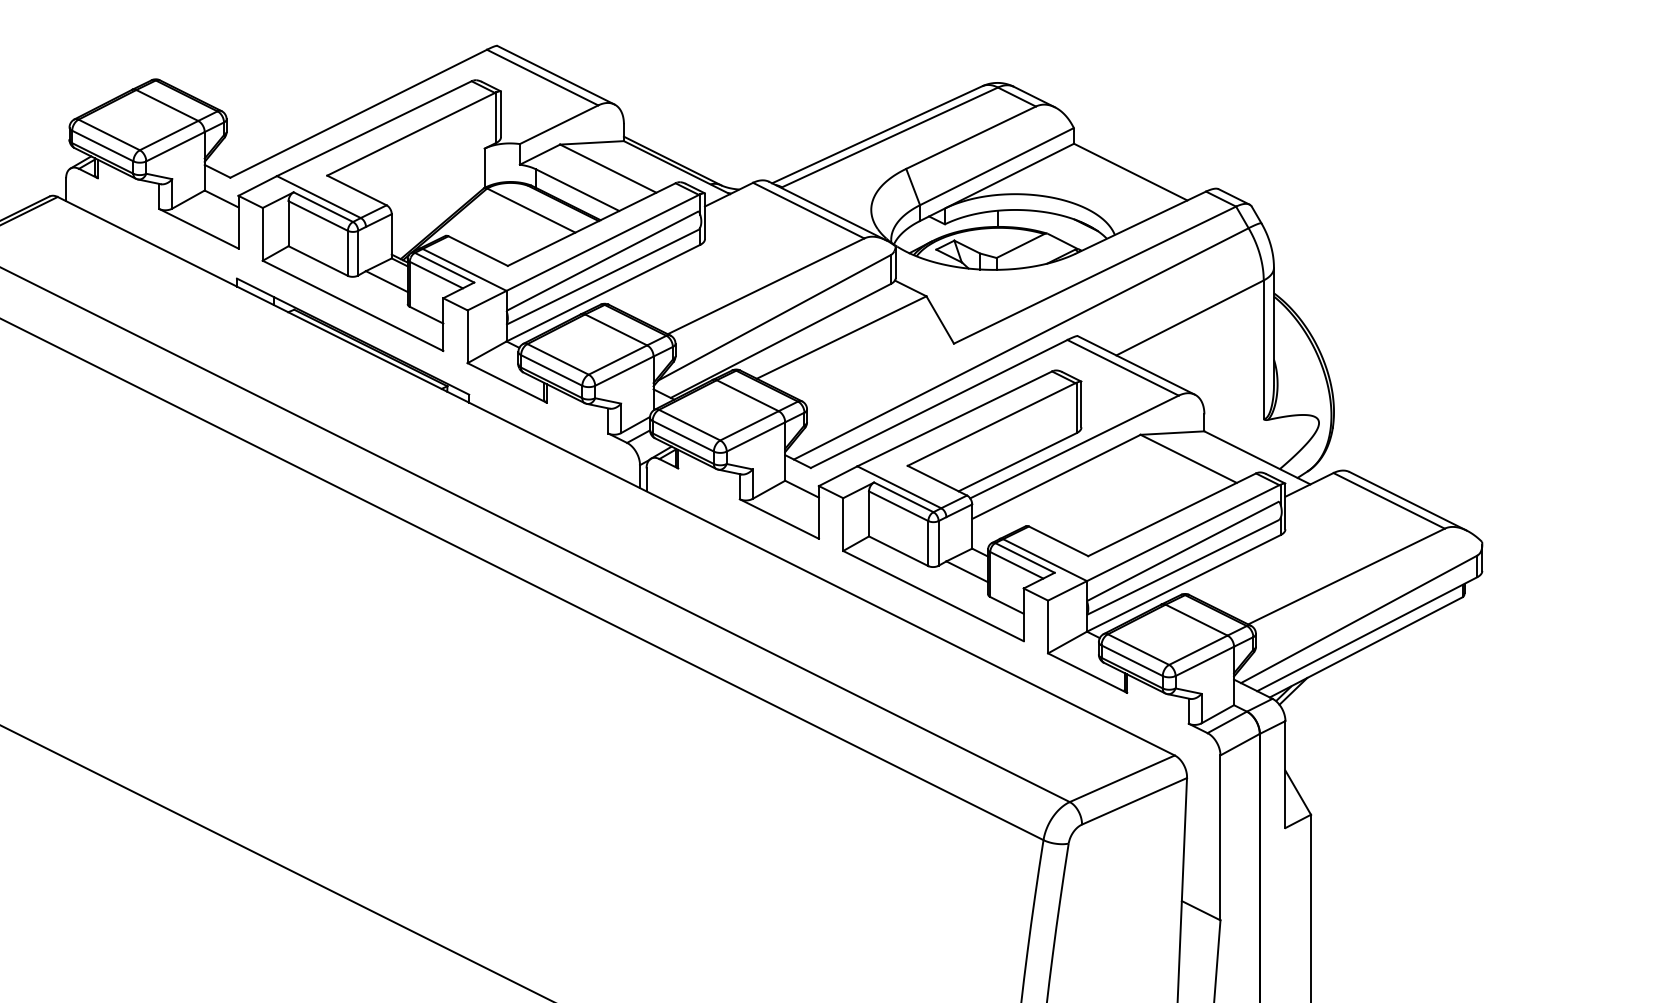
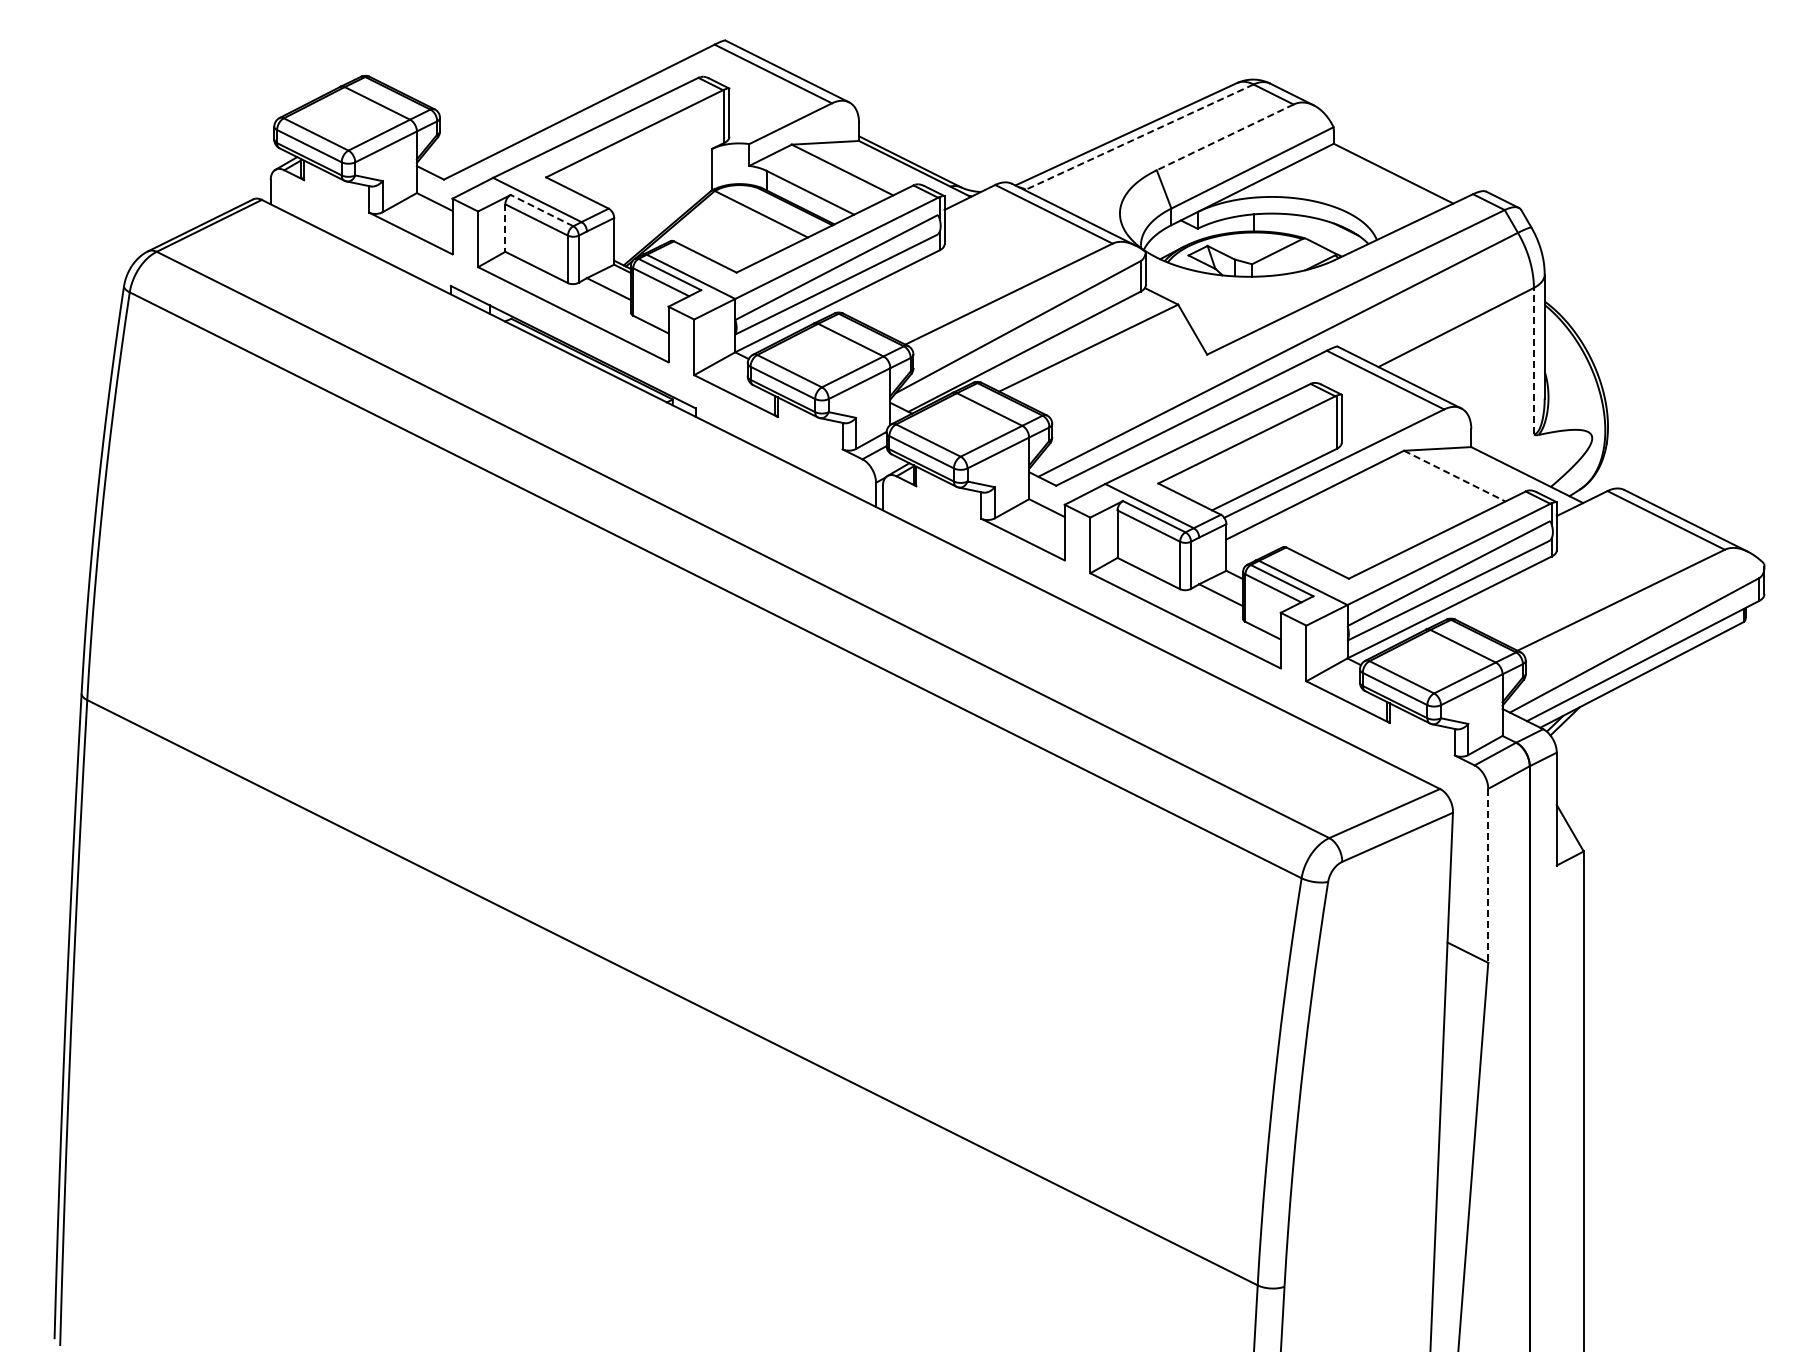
line: (889, 137) -> (1139, 137), solid -> dashed
line: (971, 137) -> (1225, 137), solid -> dashed
line: (323, 207) -> (542, 210), solid -> dashed
line: (288, 224) -> (505, 228), solid -> dashed
line: (1263, 349) -> (1533, 360), solid -> dashed
line: (1188, 459) -> (1454, 476), solid -> dashed
line: (1220, 837) -> (1488, 875), solid -> dashed

